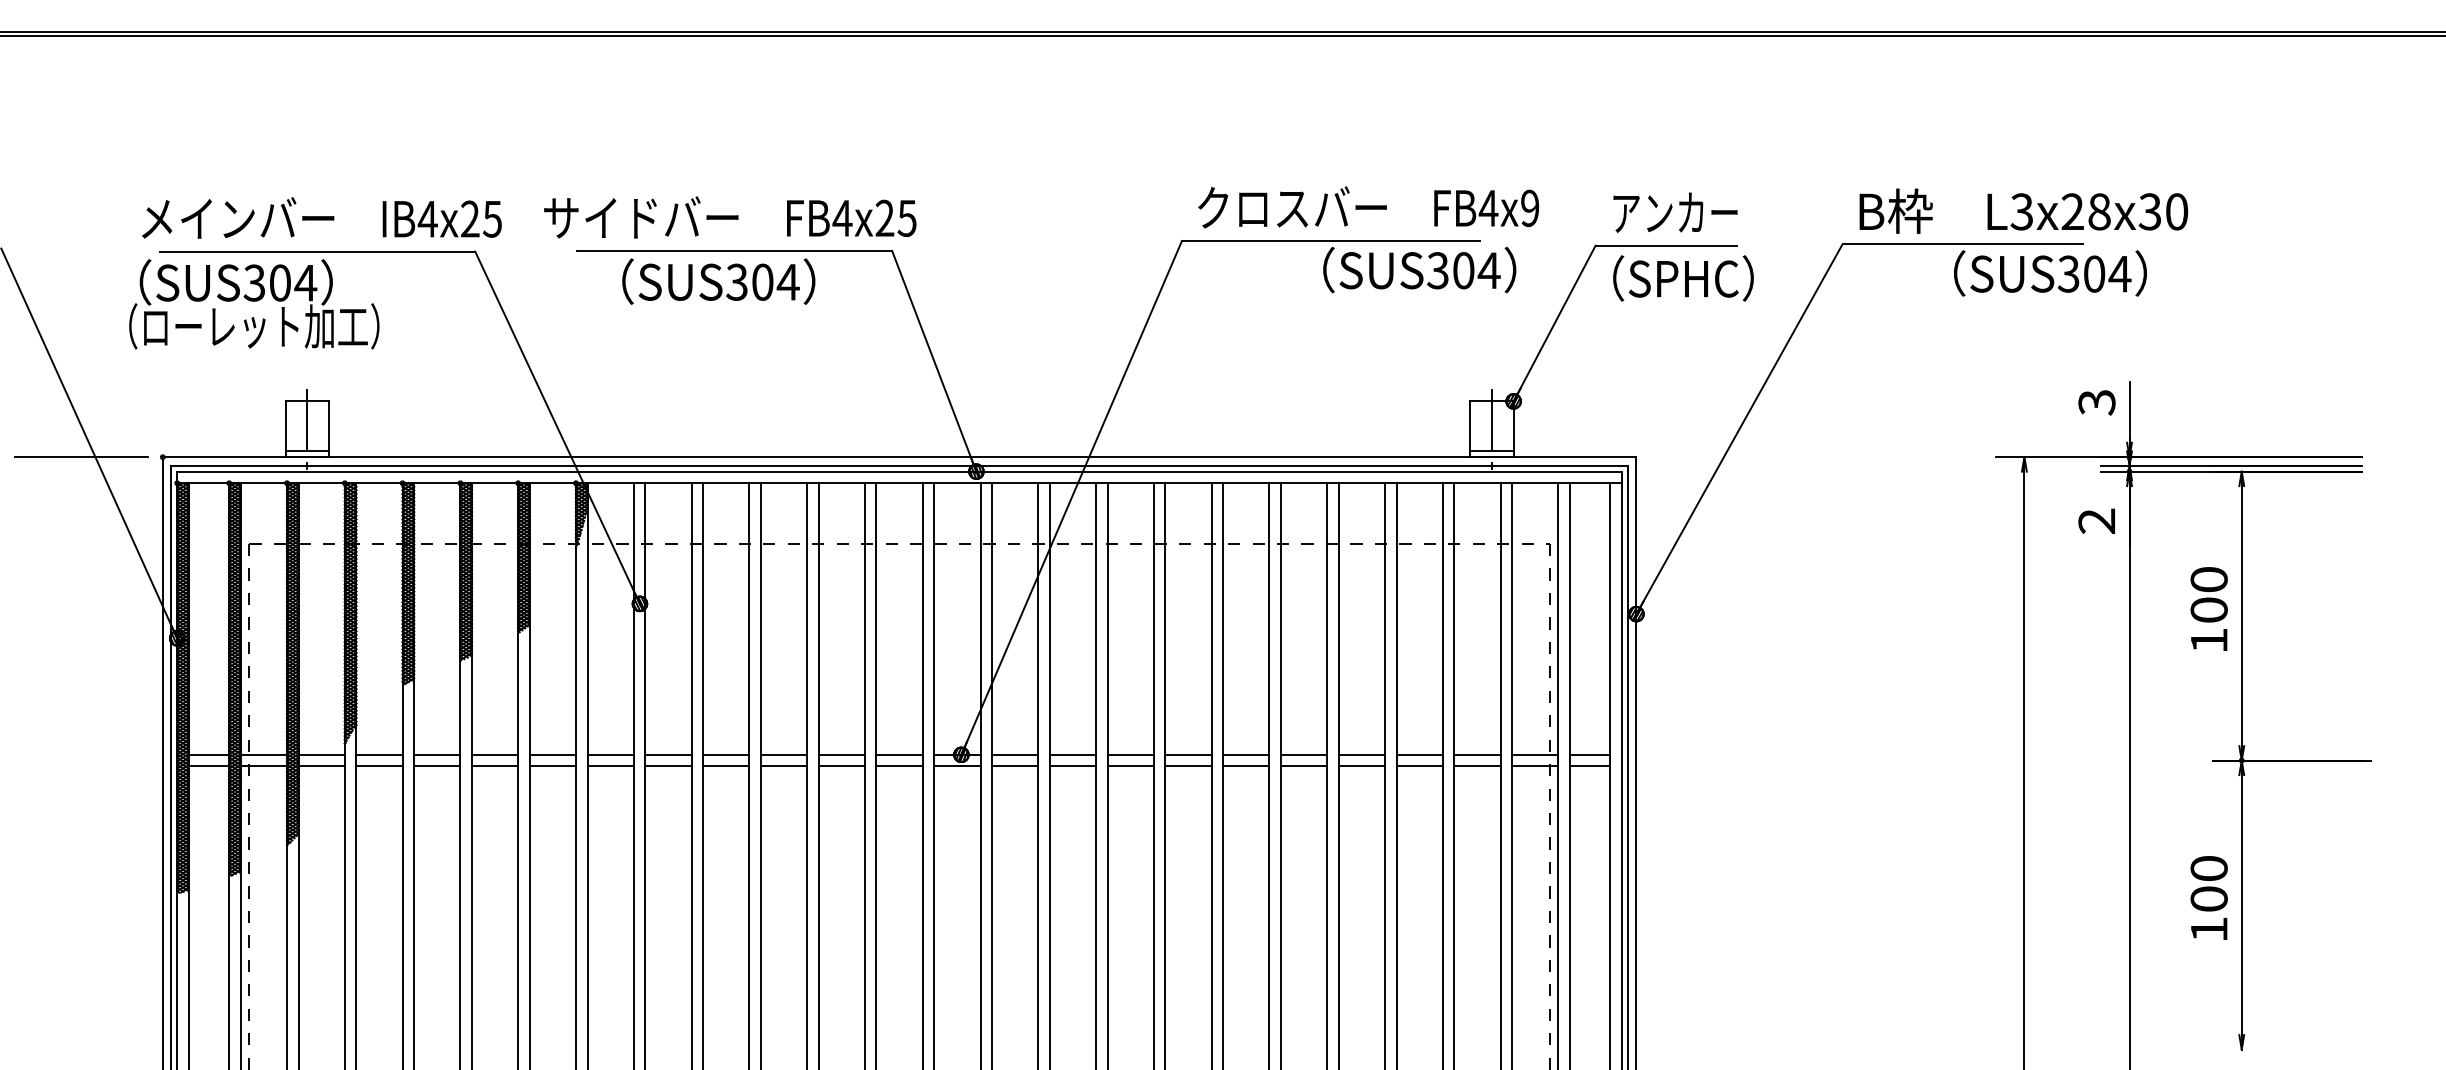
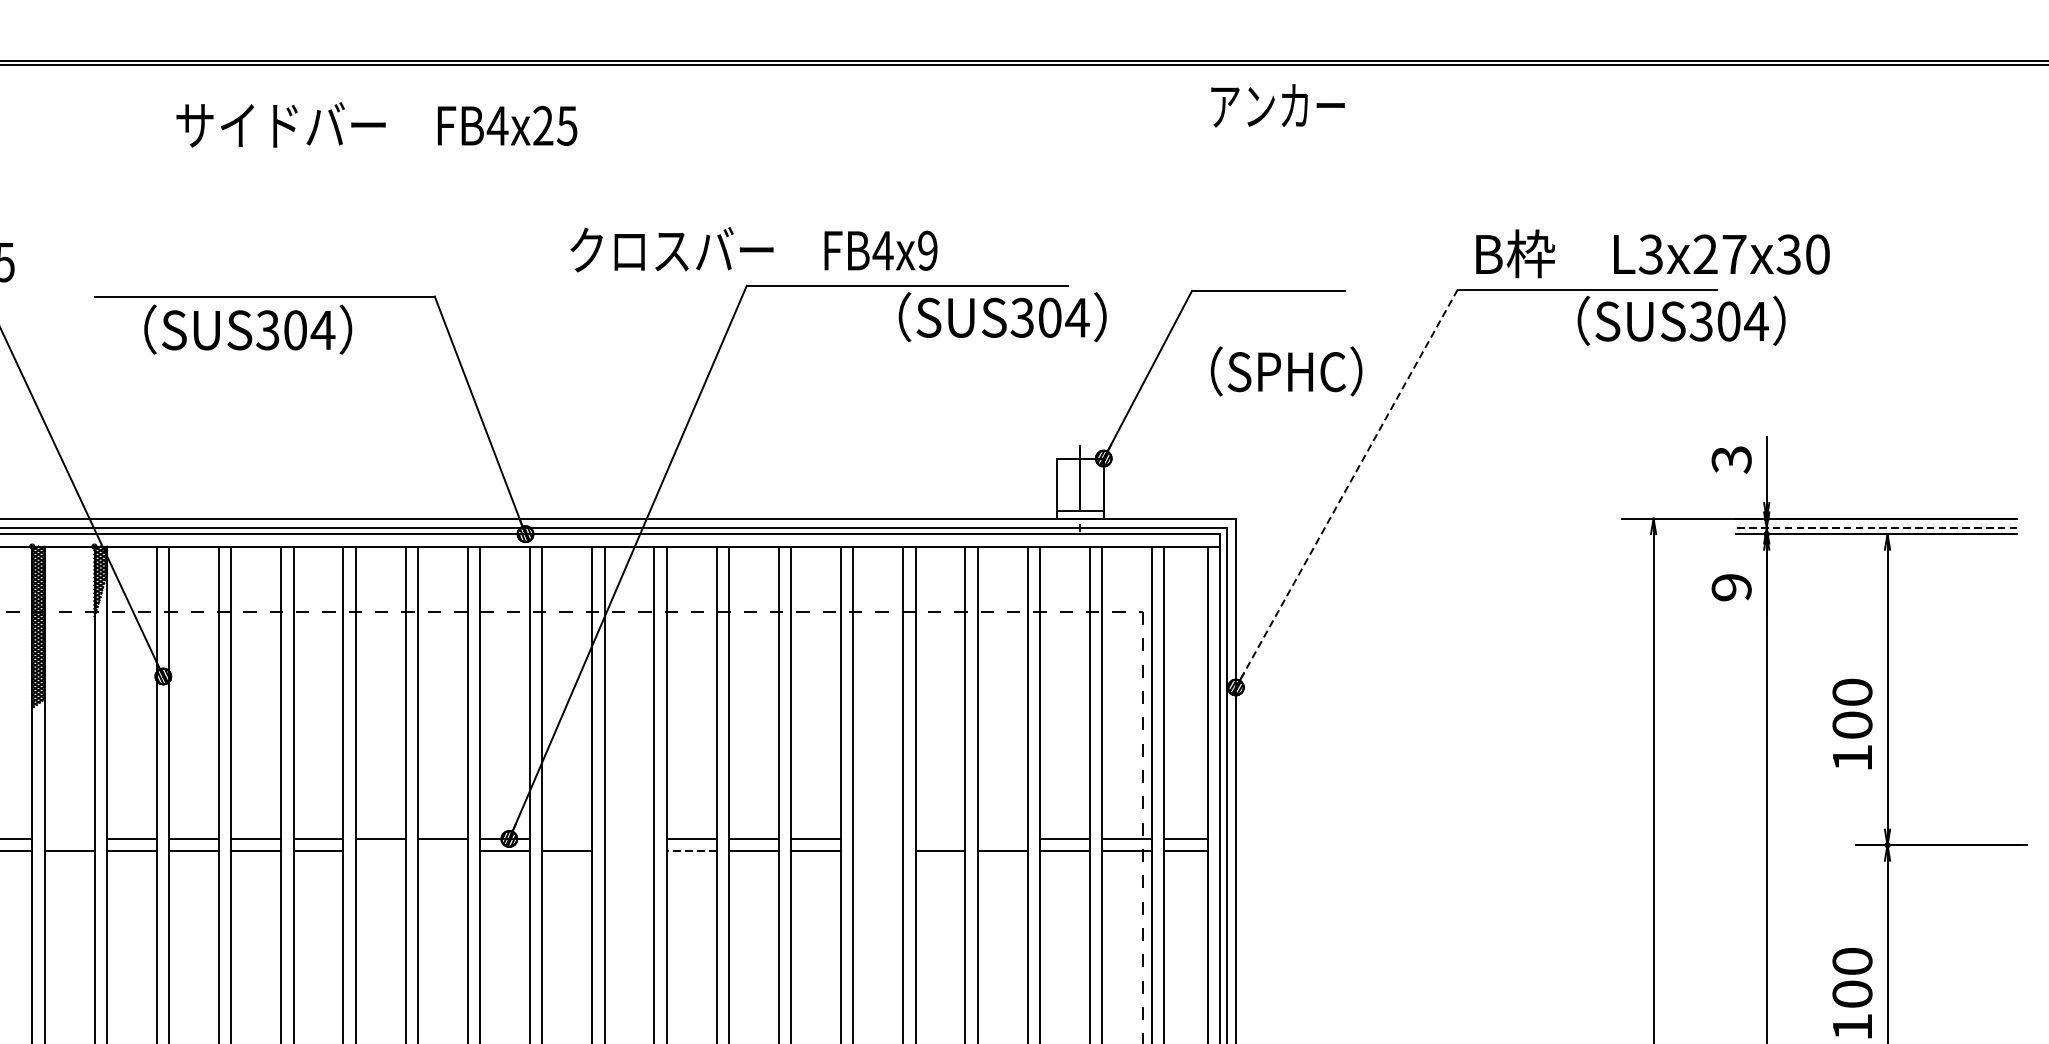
text: (1368, 207) -> (753, 249), moved
text: (2099, 211) -> (1734, 254), L3x28x30 -> L3x27x30
text: (1675, 212) -> (1278, 105), moved
text: (730, 217) -> (377, 124), moved
text: (1683, 278) -> (1286, 371), moved
line: (1739, 428) -> (1346, 487), solid -> dashed
line: (2231, 465) -> (1876, 527), solid -> dashed
text: (2097, 520) -> (1732, 586), 2 -> 9
text: (2208, 608) -> (1851, 723), moved
line: (552, 754) -> (69, 838), removed
line: (1015, 754) -> (567, 838), removed
line: (1072, 754) -> (628, 838), removed
line: (1304, 754) -> (878, 838), removed
line: (1361, 754) -> (940, 838), removed
line: (1419, 754) -> (1002, 838), removed
line: (841, 766) -> (380, 851), removed
line: (899, 766) -> (442, 851), removed
line: (1072, 766) -> (628, 851), removed
line: (1130, 766) -> (691, 851), solid -> dashed
line: (1304, 766) -> (878, 851), removed

